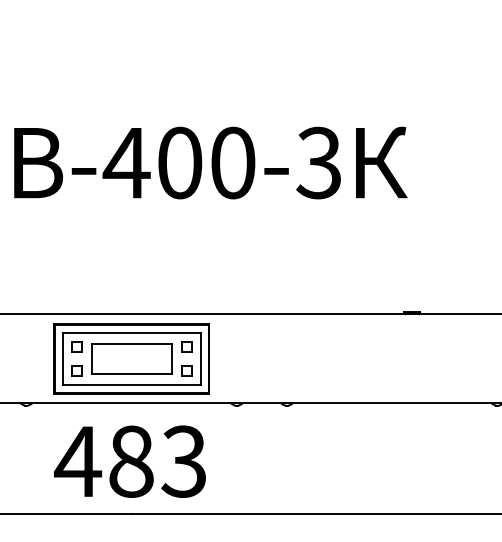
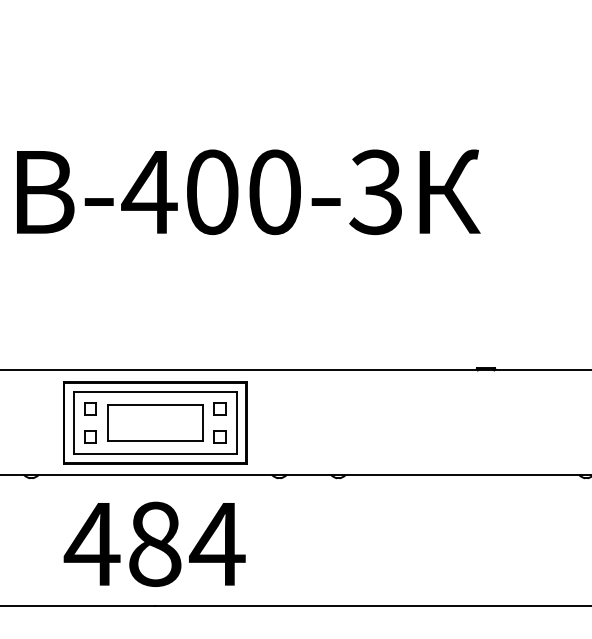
text: (184, 461) -> (217, 543), 483 -> 484

